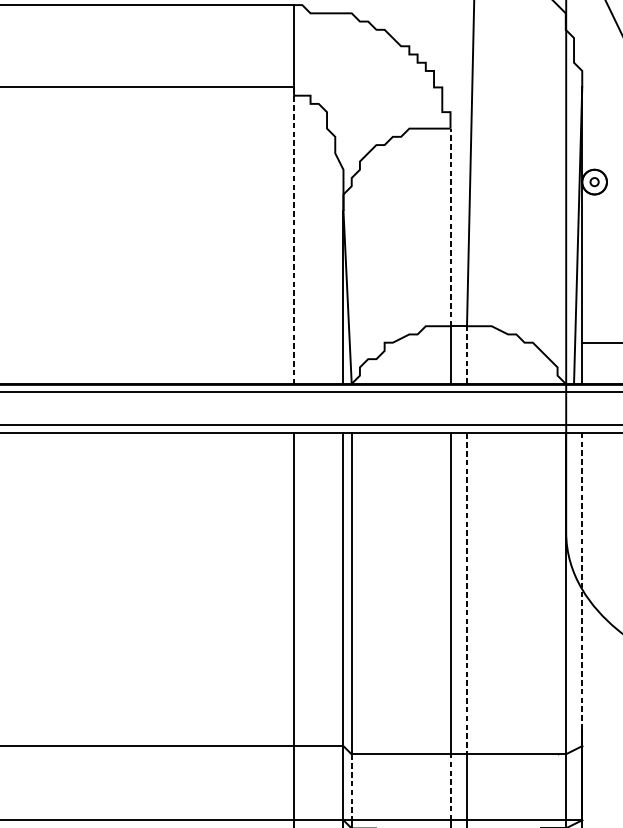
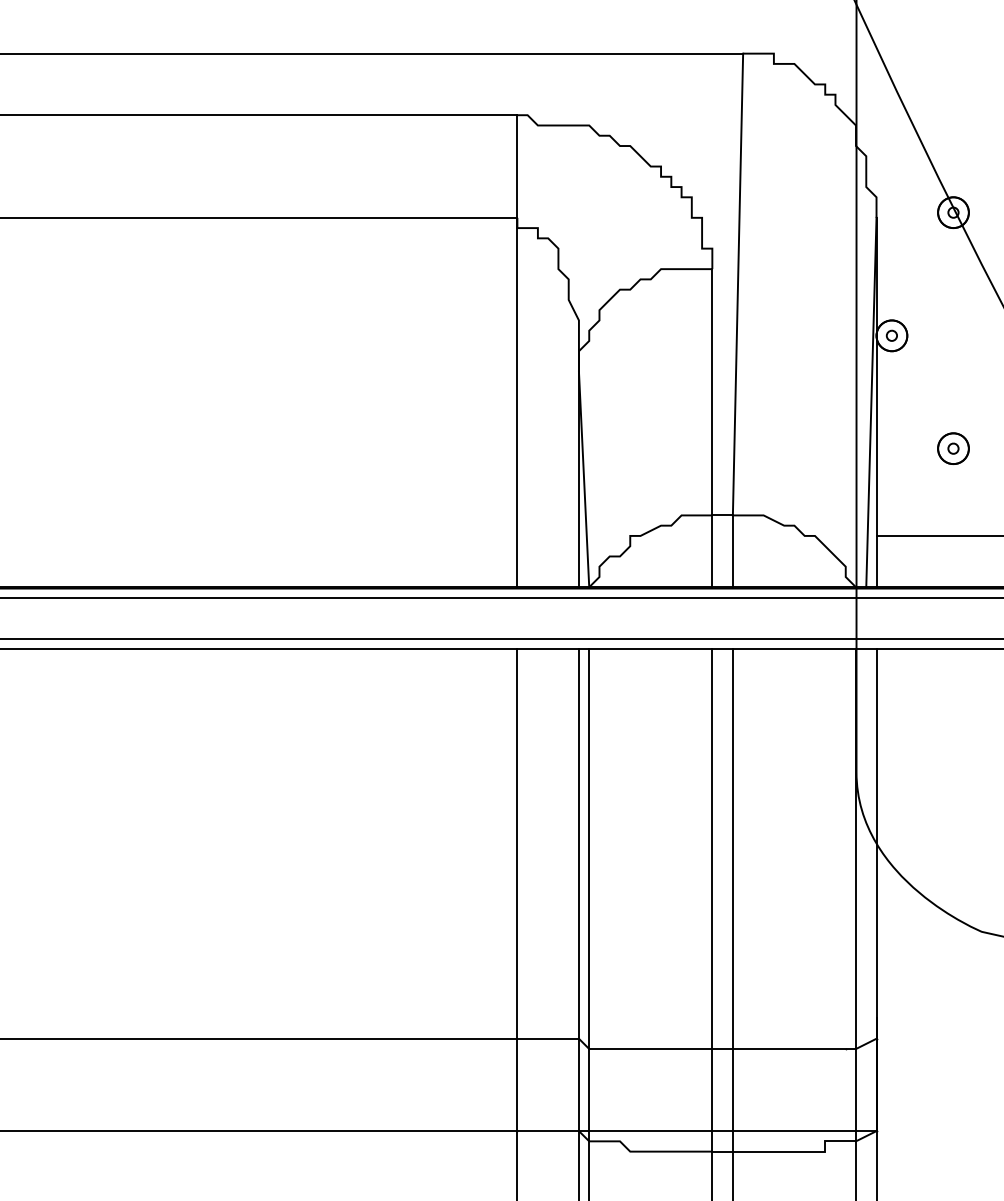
line: (450, 226) -> (712, 391), dashed -> solid
line: (294, 235) -> (517, 402), dashed -> solid
line: (466, 355) -> (732, 551), dashed -> solid
line: (582, 581) -> (876, 833), dashed -> solid
line: (466, 594) -> (732, 849), dashed -> solid
line: (450, 786) -> (712, 1089), dashed -> solid
line: (351, 787) -> (589, 1090), dashed -> solid

